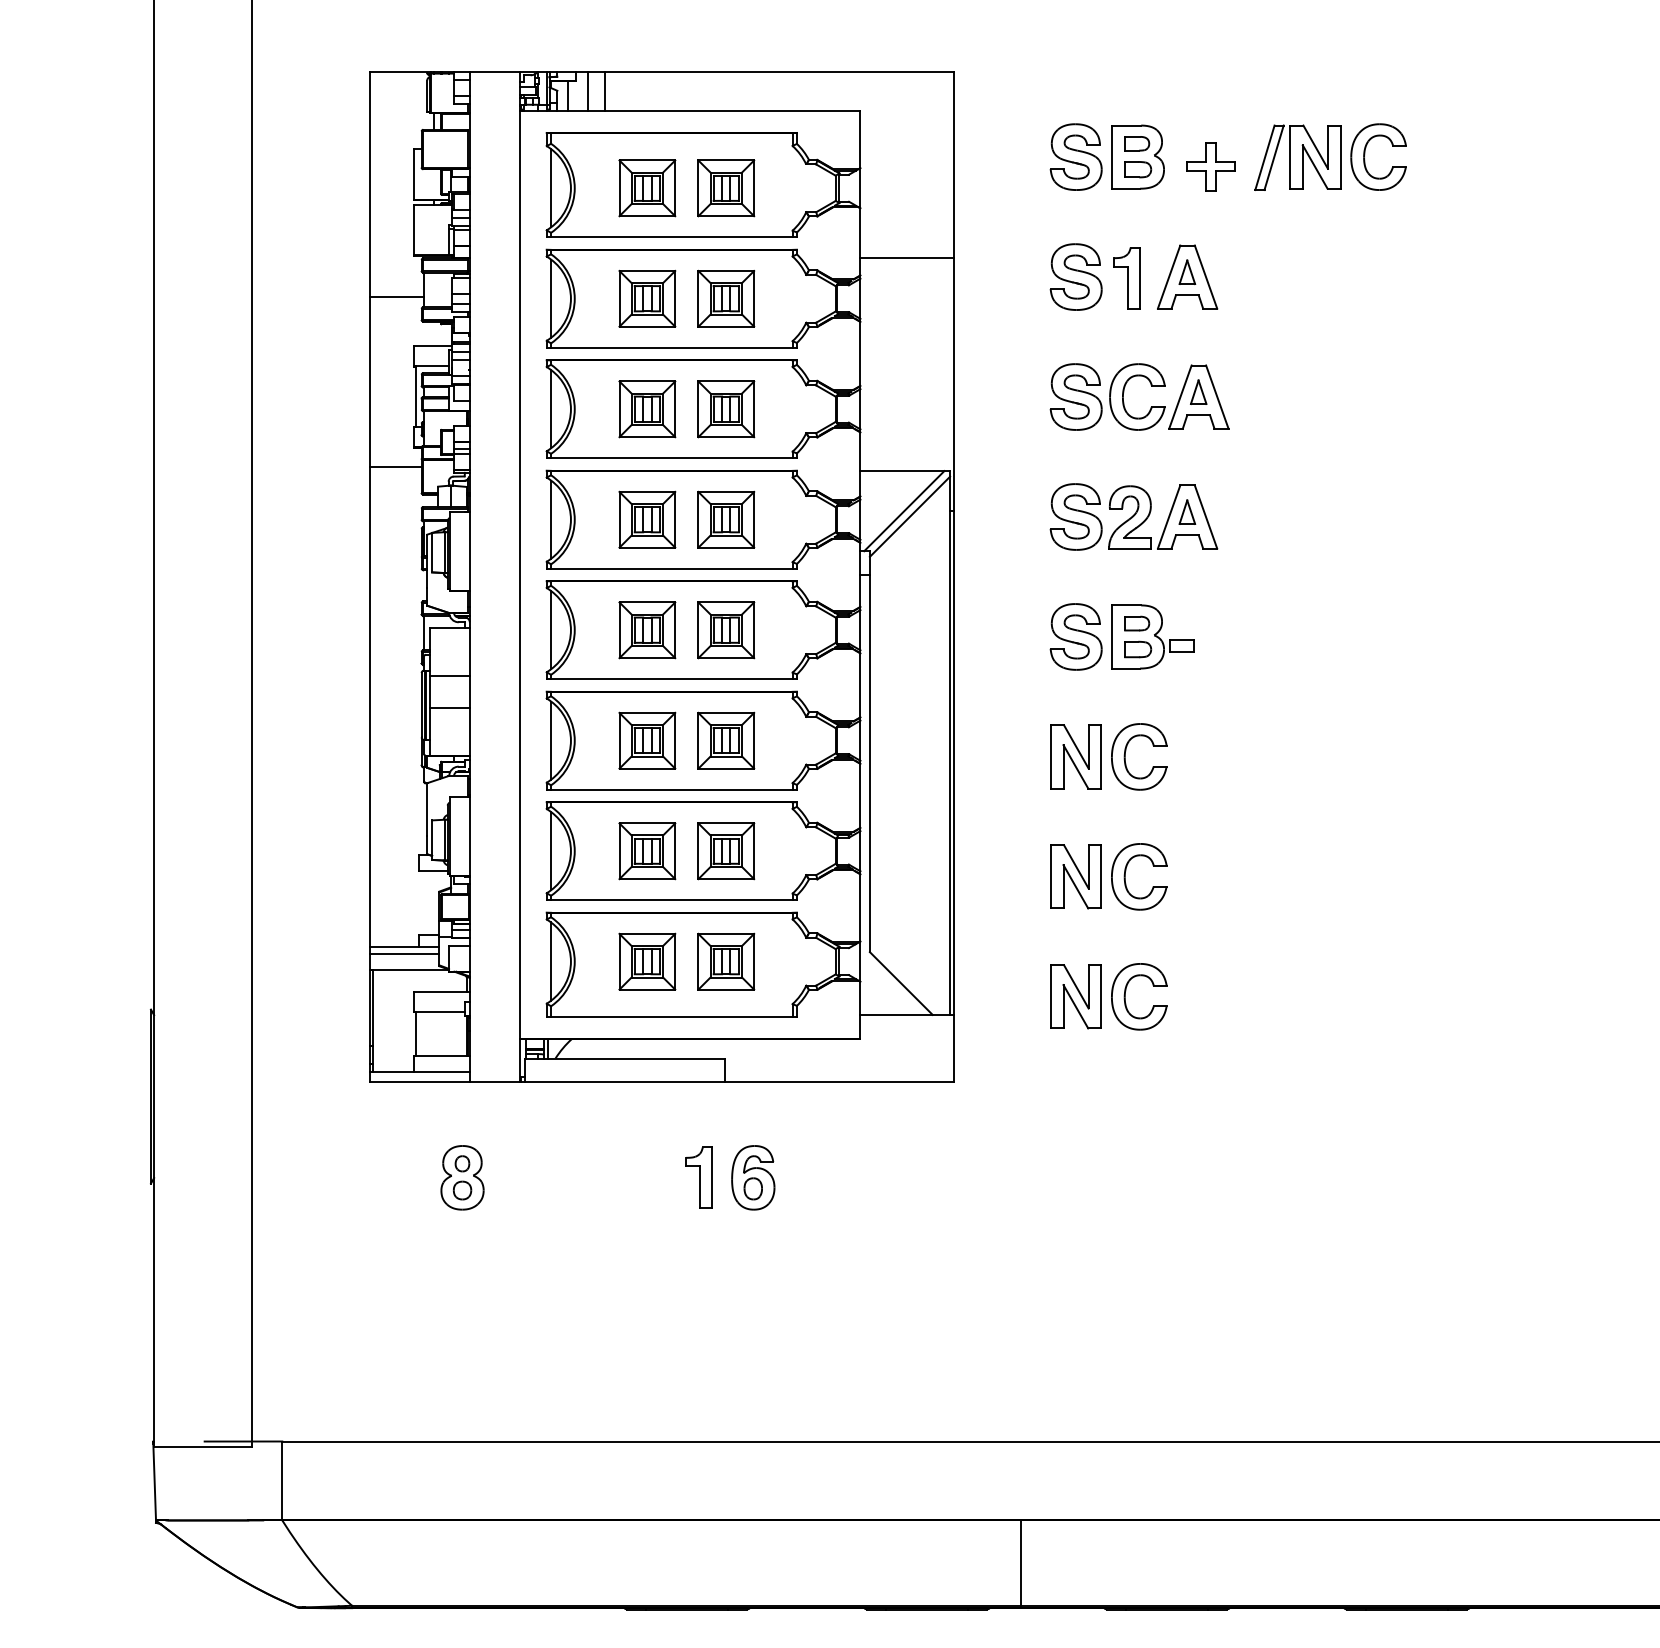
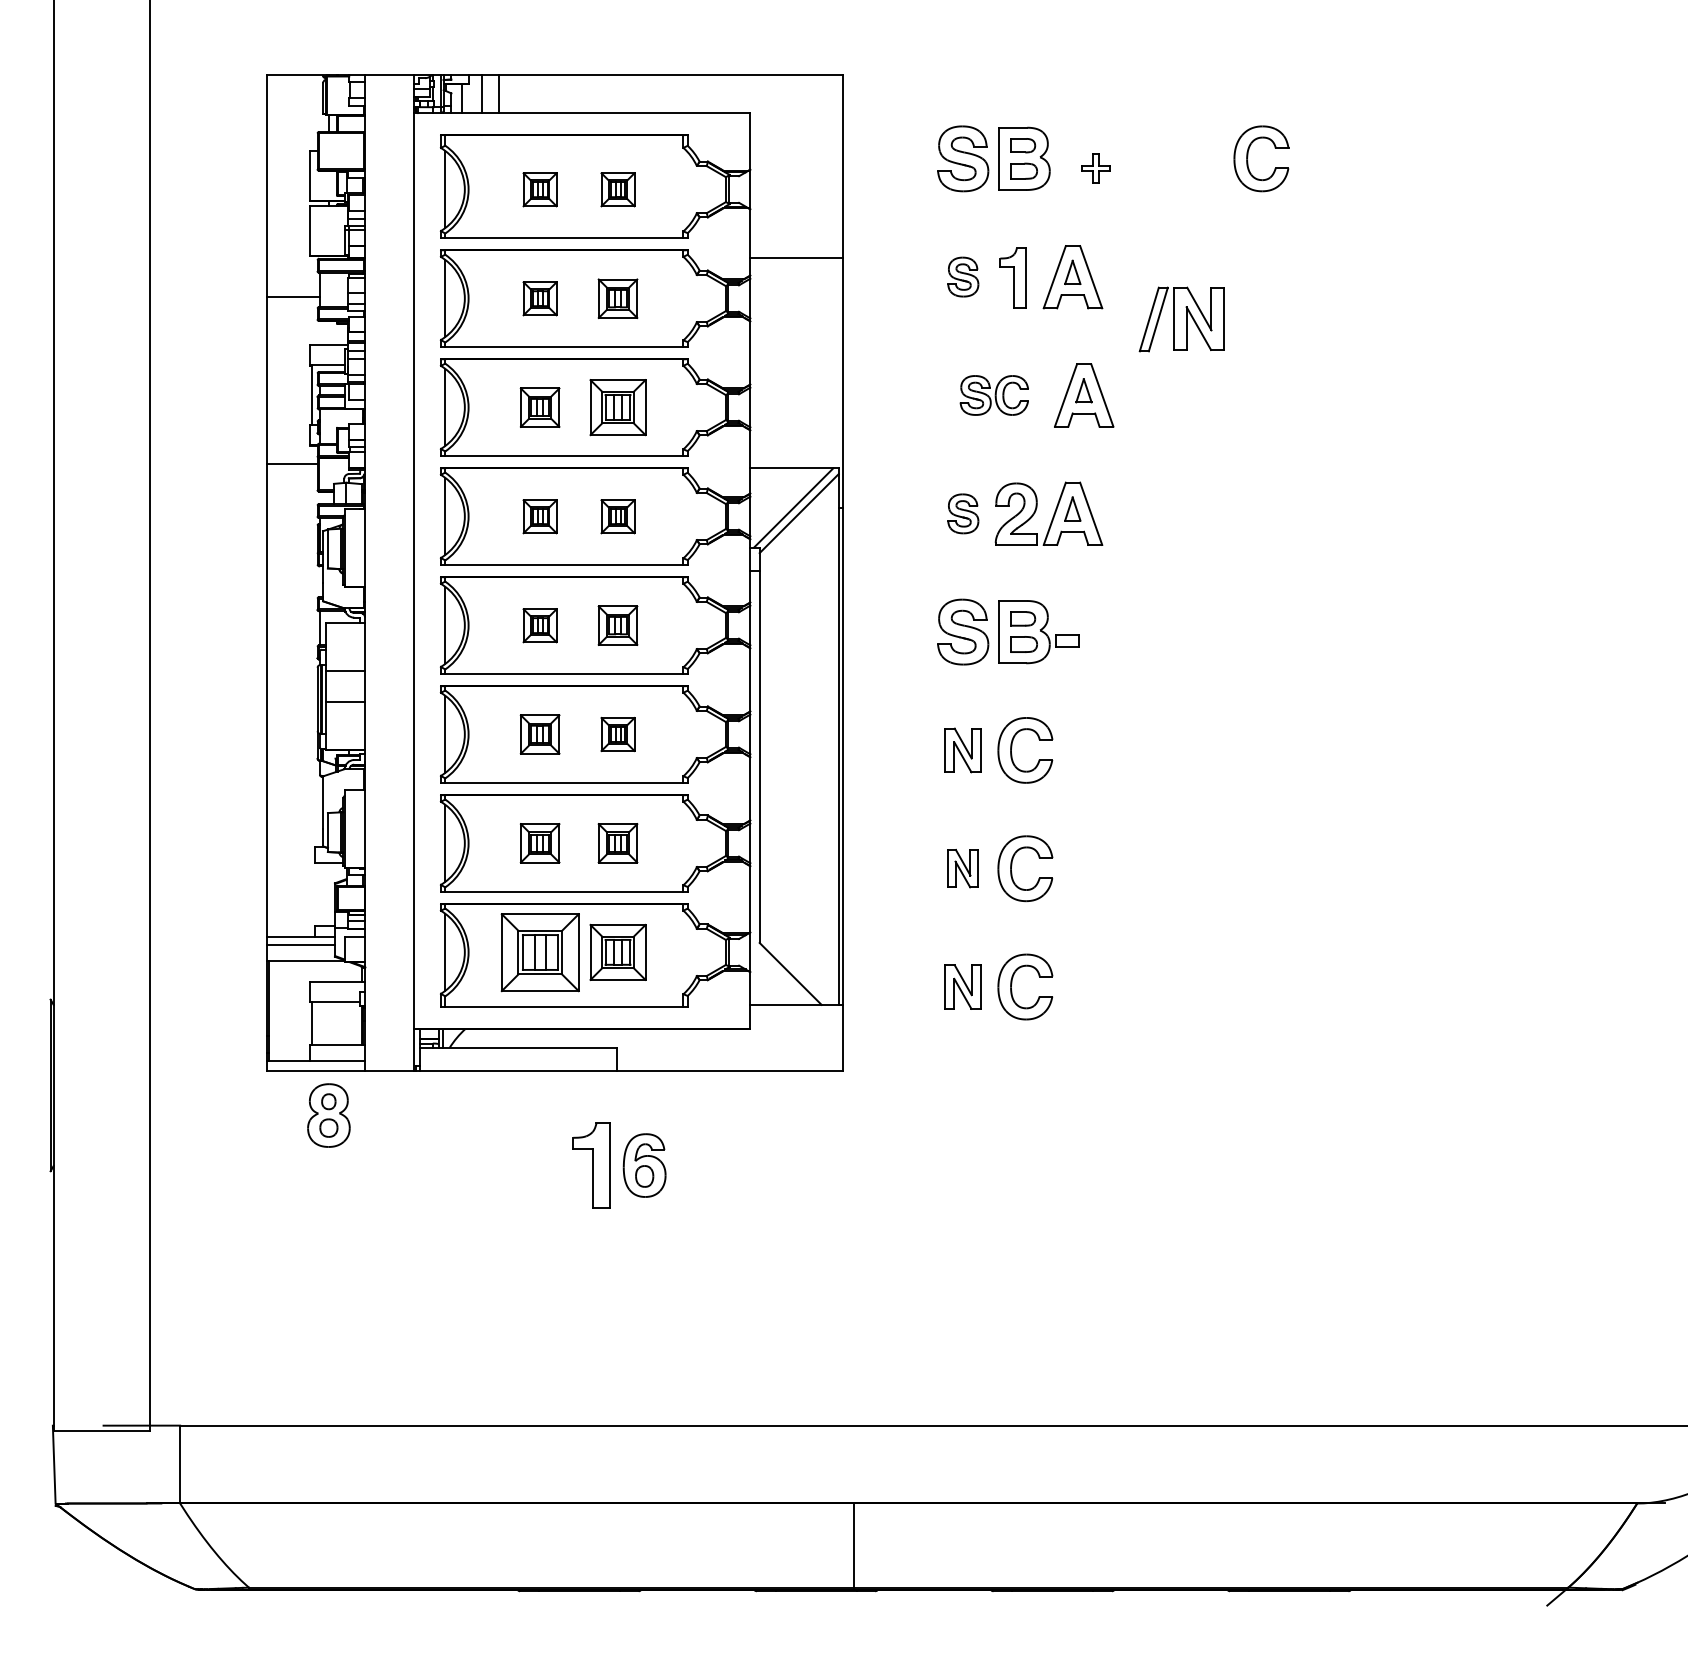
part: (1297, 157) -> (1181, 319), moved
part: (1210, 166) -> (1095, 168), size x0.6
part: (646, 188) -> (539, 189), size x0.6
part: (725, 188) -> (617, 189), size x0.6
part: (1076, 276) -> (963, 276), size x0.6
part: (646, 298) -> (539, 298), size x0.6
part: (725, 298) -> (617, 298), size x0.7
part: (1107, 397) -> (994, 395), size x0.6
part: (646, 409) -> (539, 407), size x0.7
part: (1076, 516) -> (963, 513), size x0.6
part: (646, 519) -> (539, 516), size x0.6
part: (725, 519) -> (617, 516), size x0.6
part: (646, 630) -> (539, 625), size x0.6
part: (725, 630) -> (617, 625), size x0.7
part: (646, 740) -> (539, 734), size x0.7
part: (725, 740) -> (617, 734), size x0.6
part: (1075, 756) -> (962, 750), size x0.7
part: (646, 850) -> (539, 842), size x0.7
part: (725, 850) -> (617, 842), size x0.7
part: (1075, 876) -> (962, 868), size x0.6
part: (646, 960) -> (539, 951), size x1.4
part: (1075, 996) -> (962, 986), size x0.7
part: (462, 1177) -> (328, 1115), moved
part: (698, 1177) -> (590, 1165), size x1.4
line: (1020, 1564) -> (853, 1546), moved

